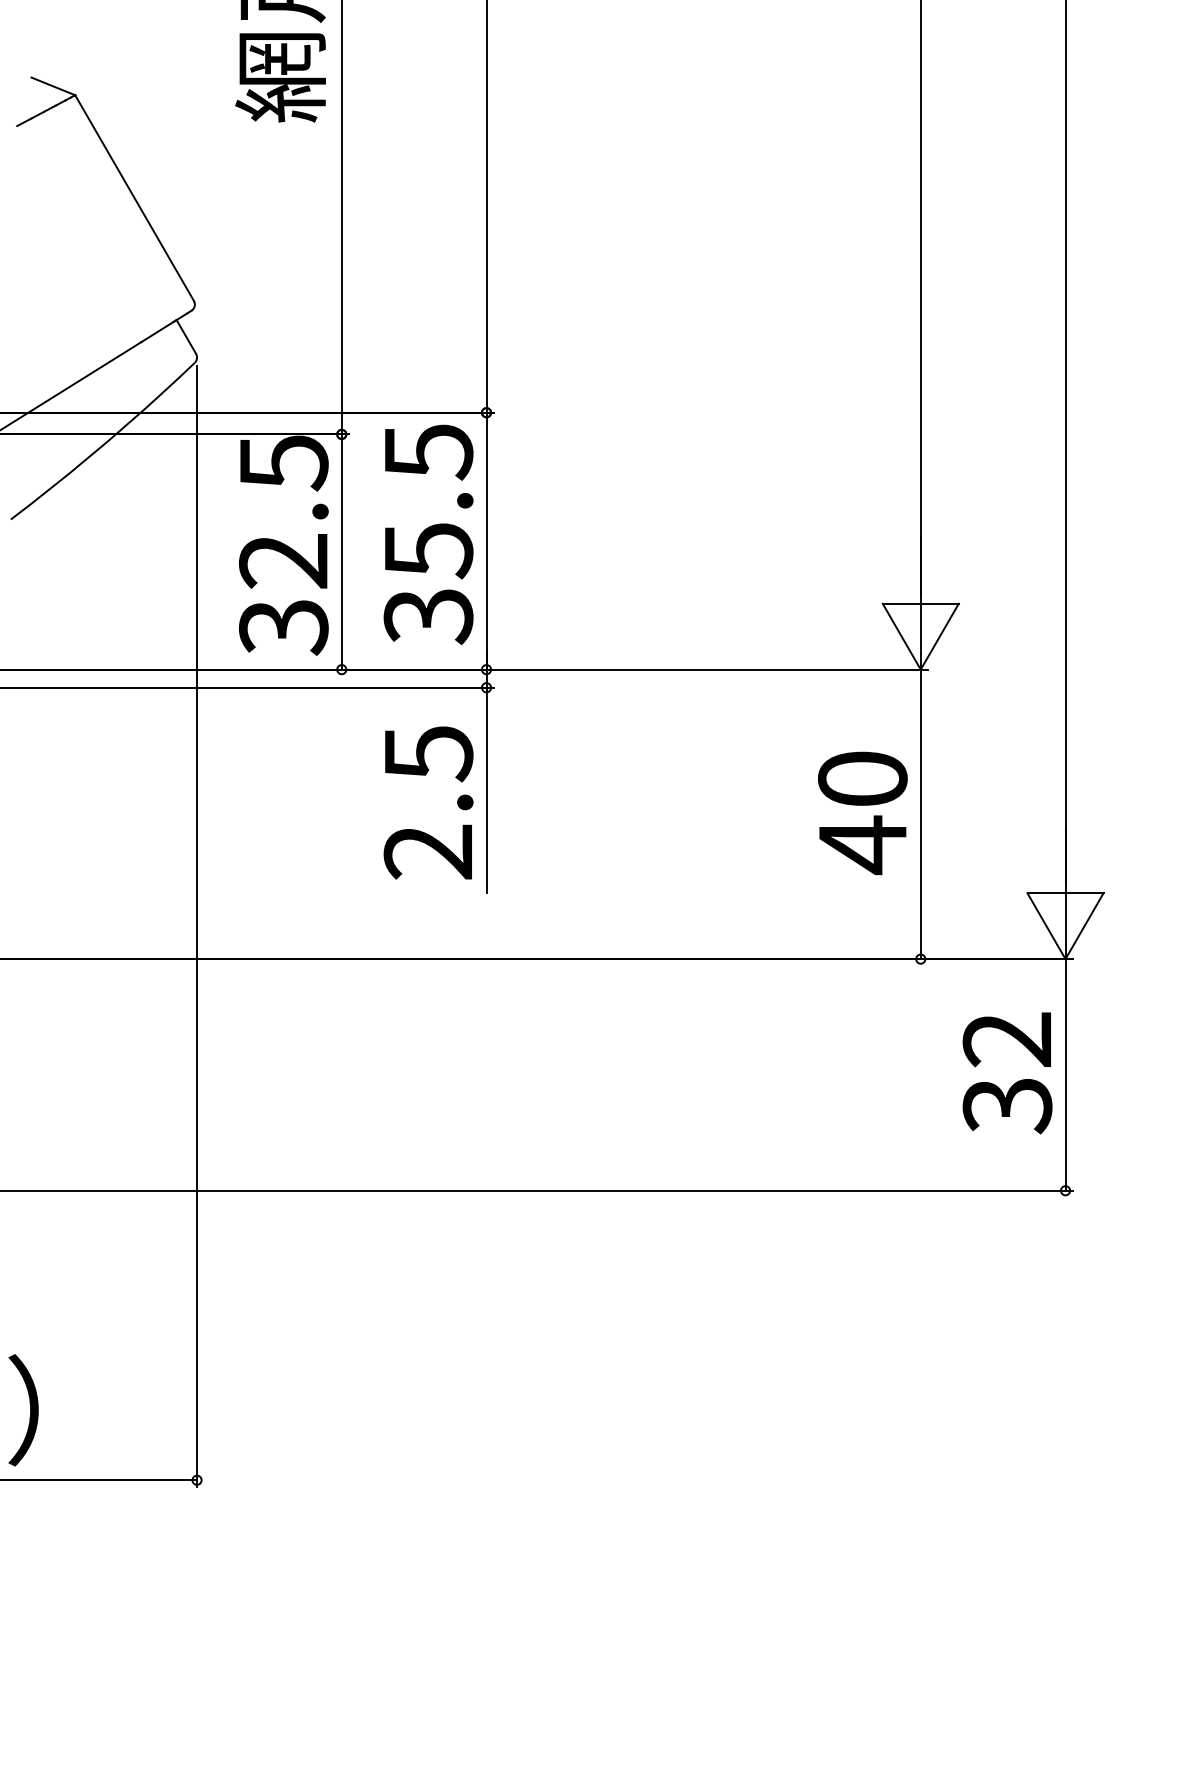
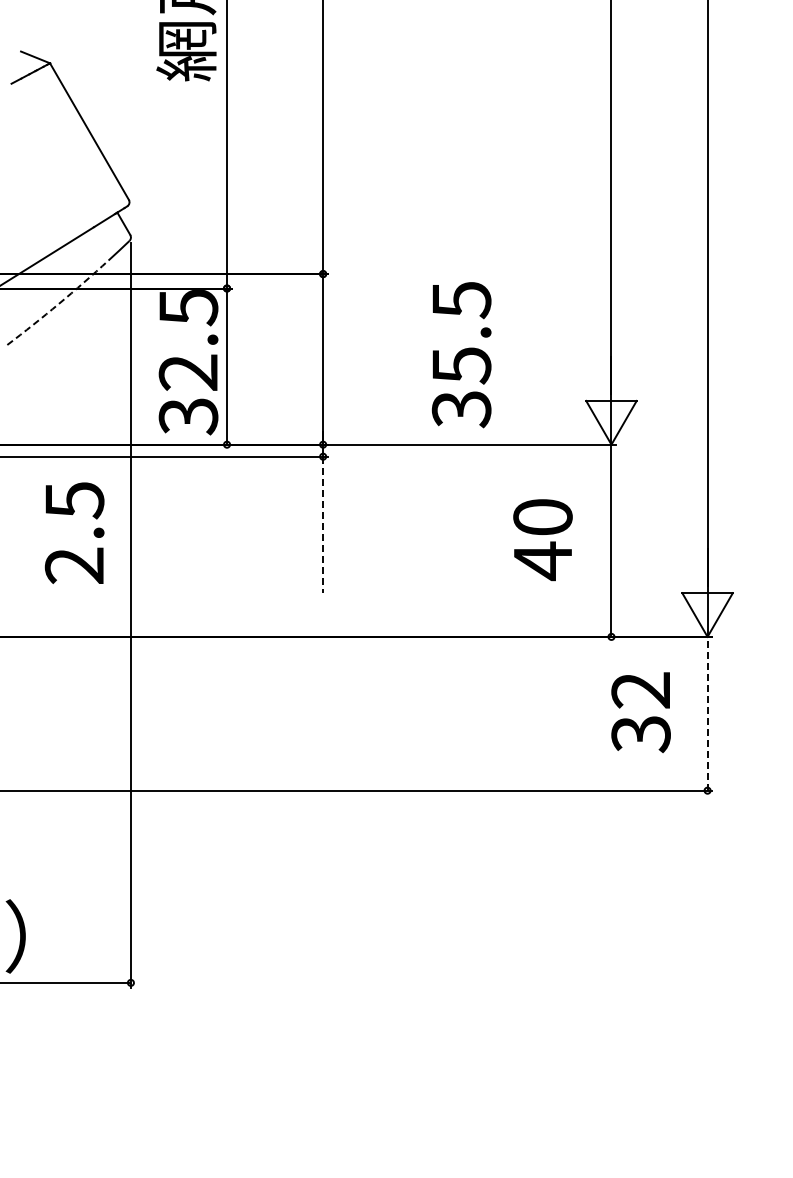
arc: (87, 457) -> (58, 303), solid -> dashed
text: (428, 535) -> (461, 355), moved
line: (487, 791) -> (323, 525), solid -> dashed
text: (428, 801) -> (74, 532), moved
text: (862, 813) -> (542, 540), moved
text: (1006, 1073) -> (640, 712), moved
line: (1065, 1074) -> (707, 713), solid -> dashed

